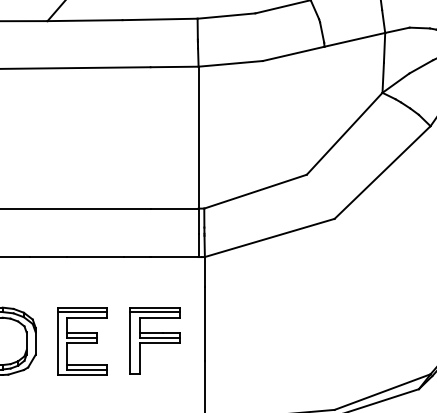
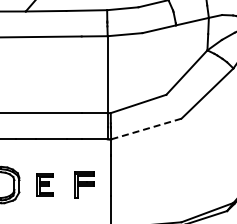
line: (270, 238) -> (146, 129), solid -> dashed
part: (82, 340) -> (44, 184), size x0.6
part: (155, 340) -> (84, 184), size x0.7

